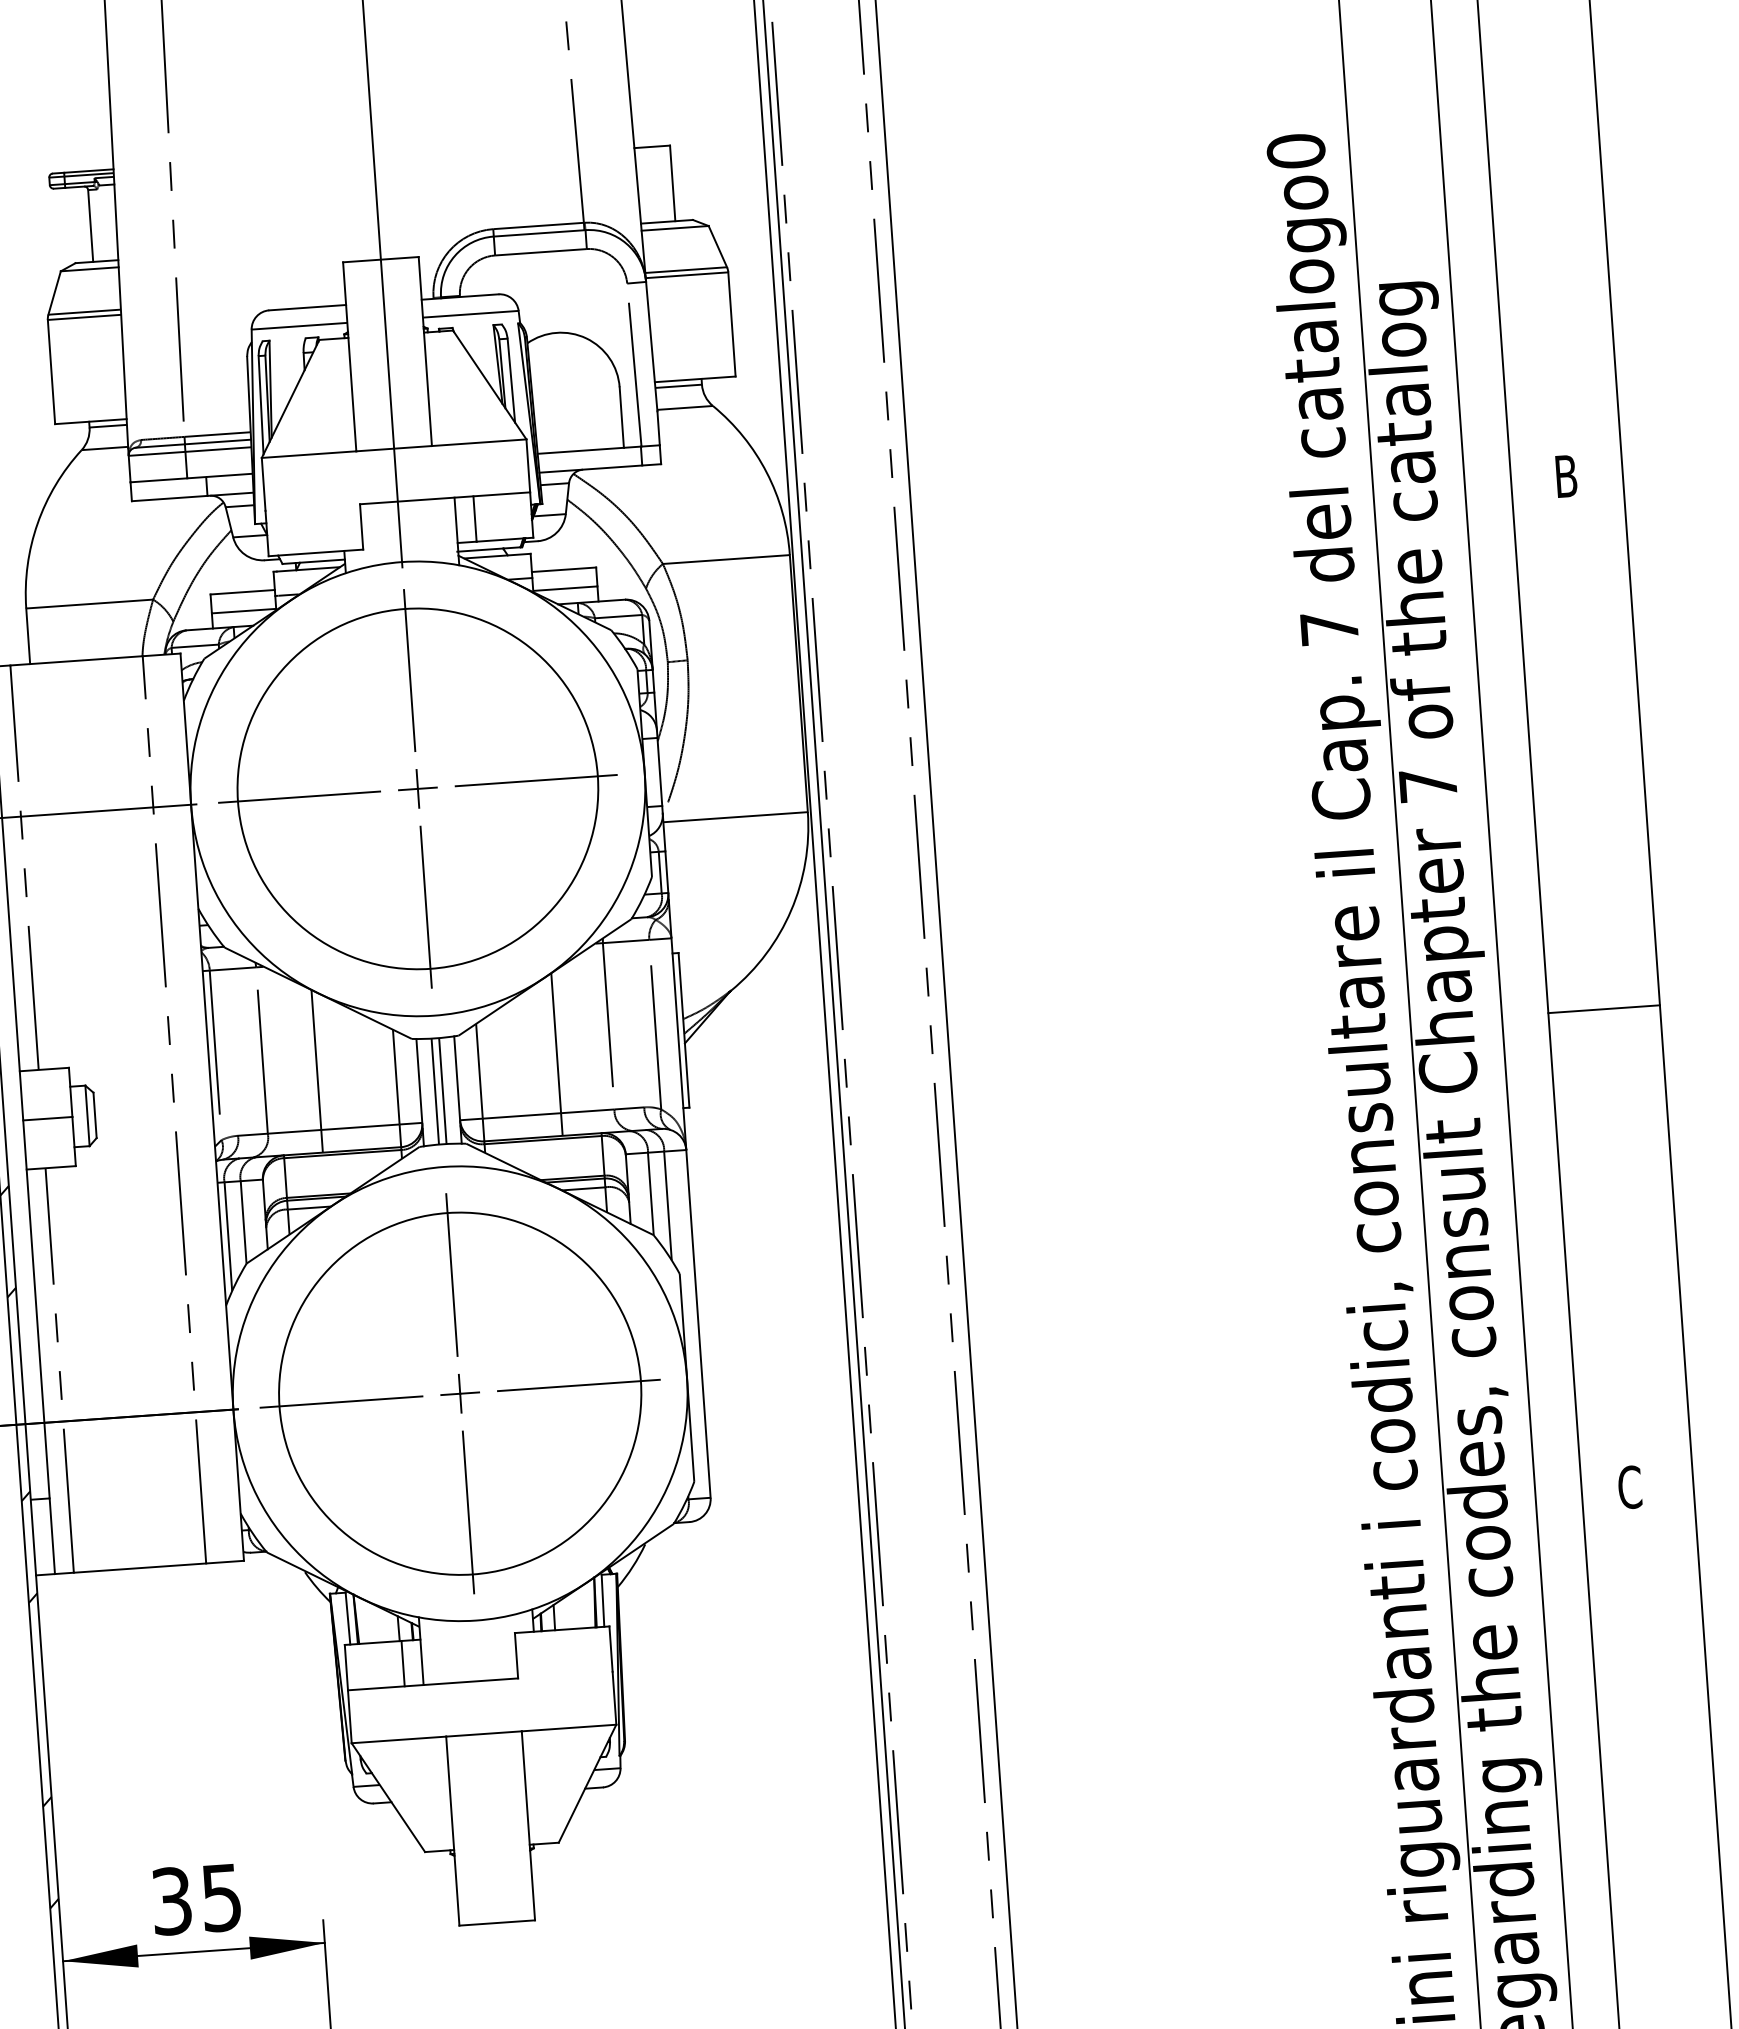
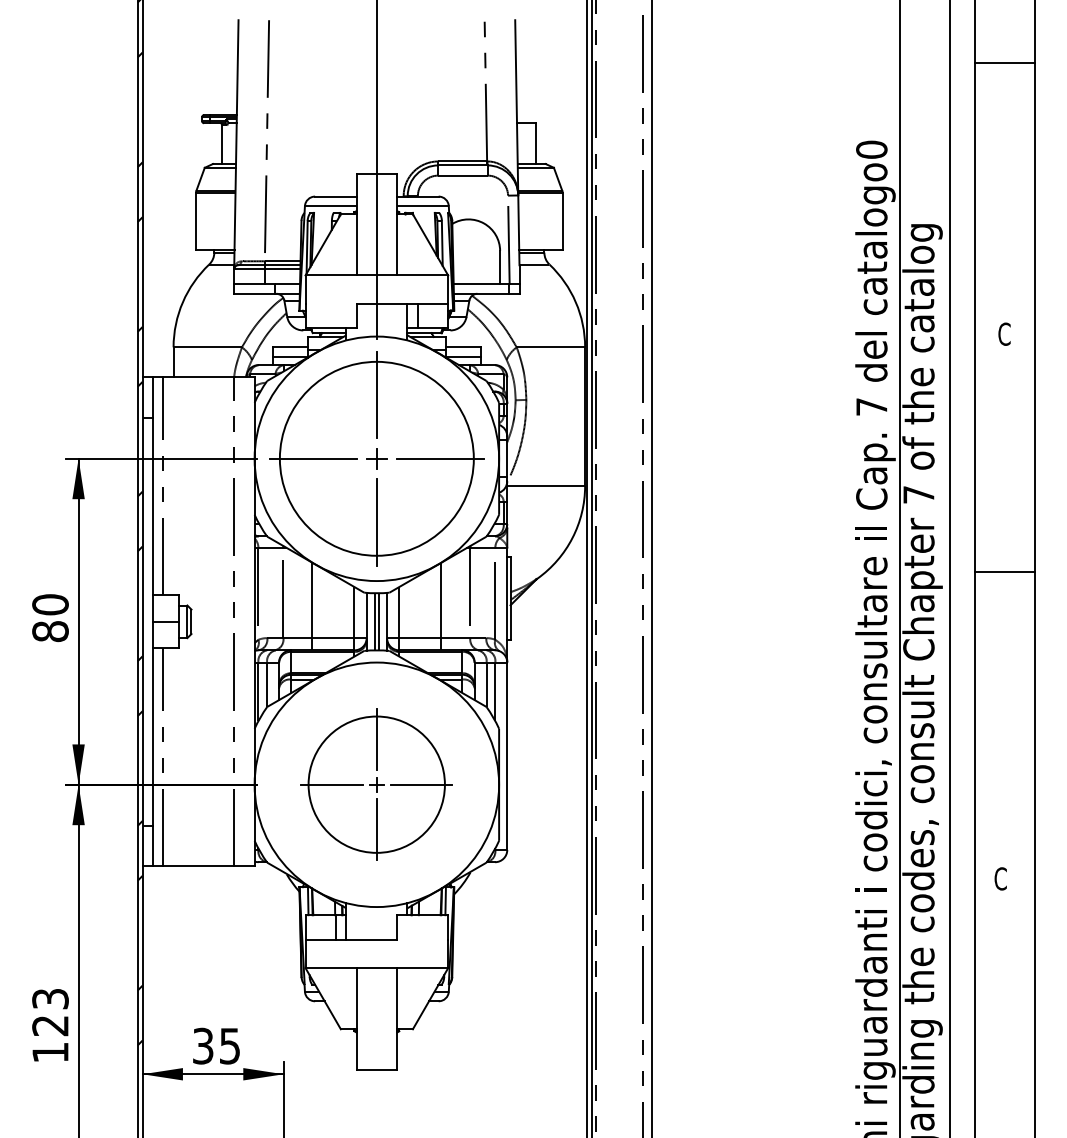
text: (1566, 474) -> (1004, 333), B -> C
line: (1603, 1009) -> (1004, 572), moved
part: (459, 1393) -> (376, 784), size x0.7

